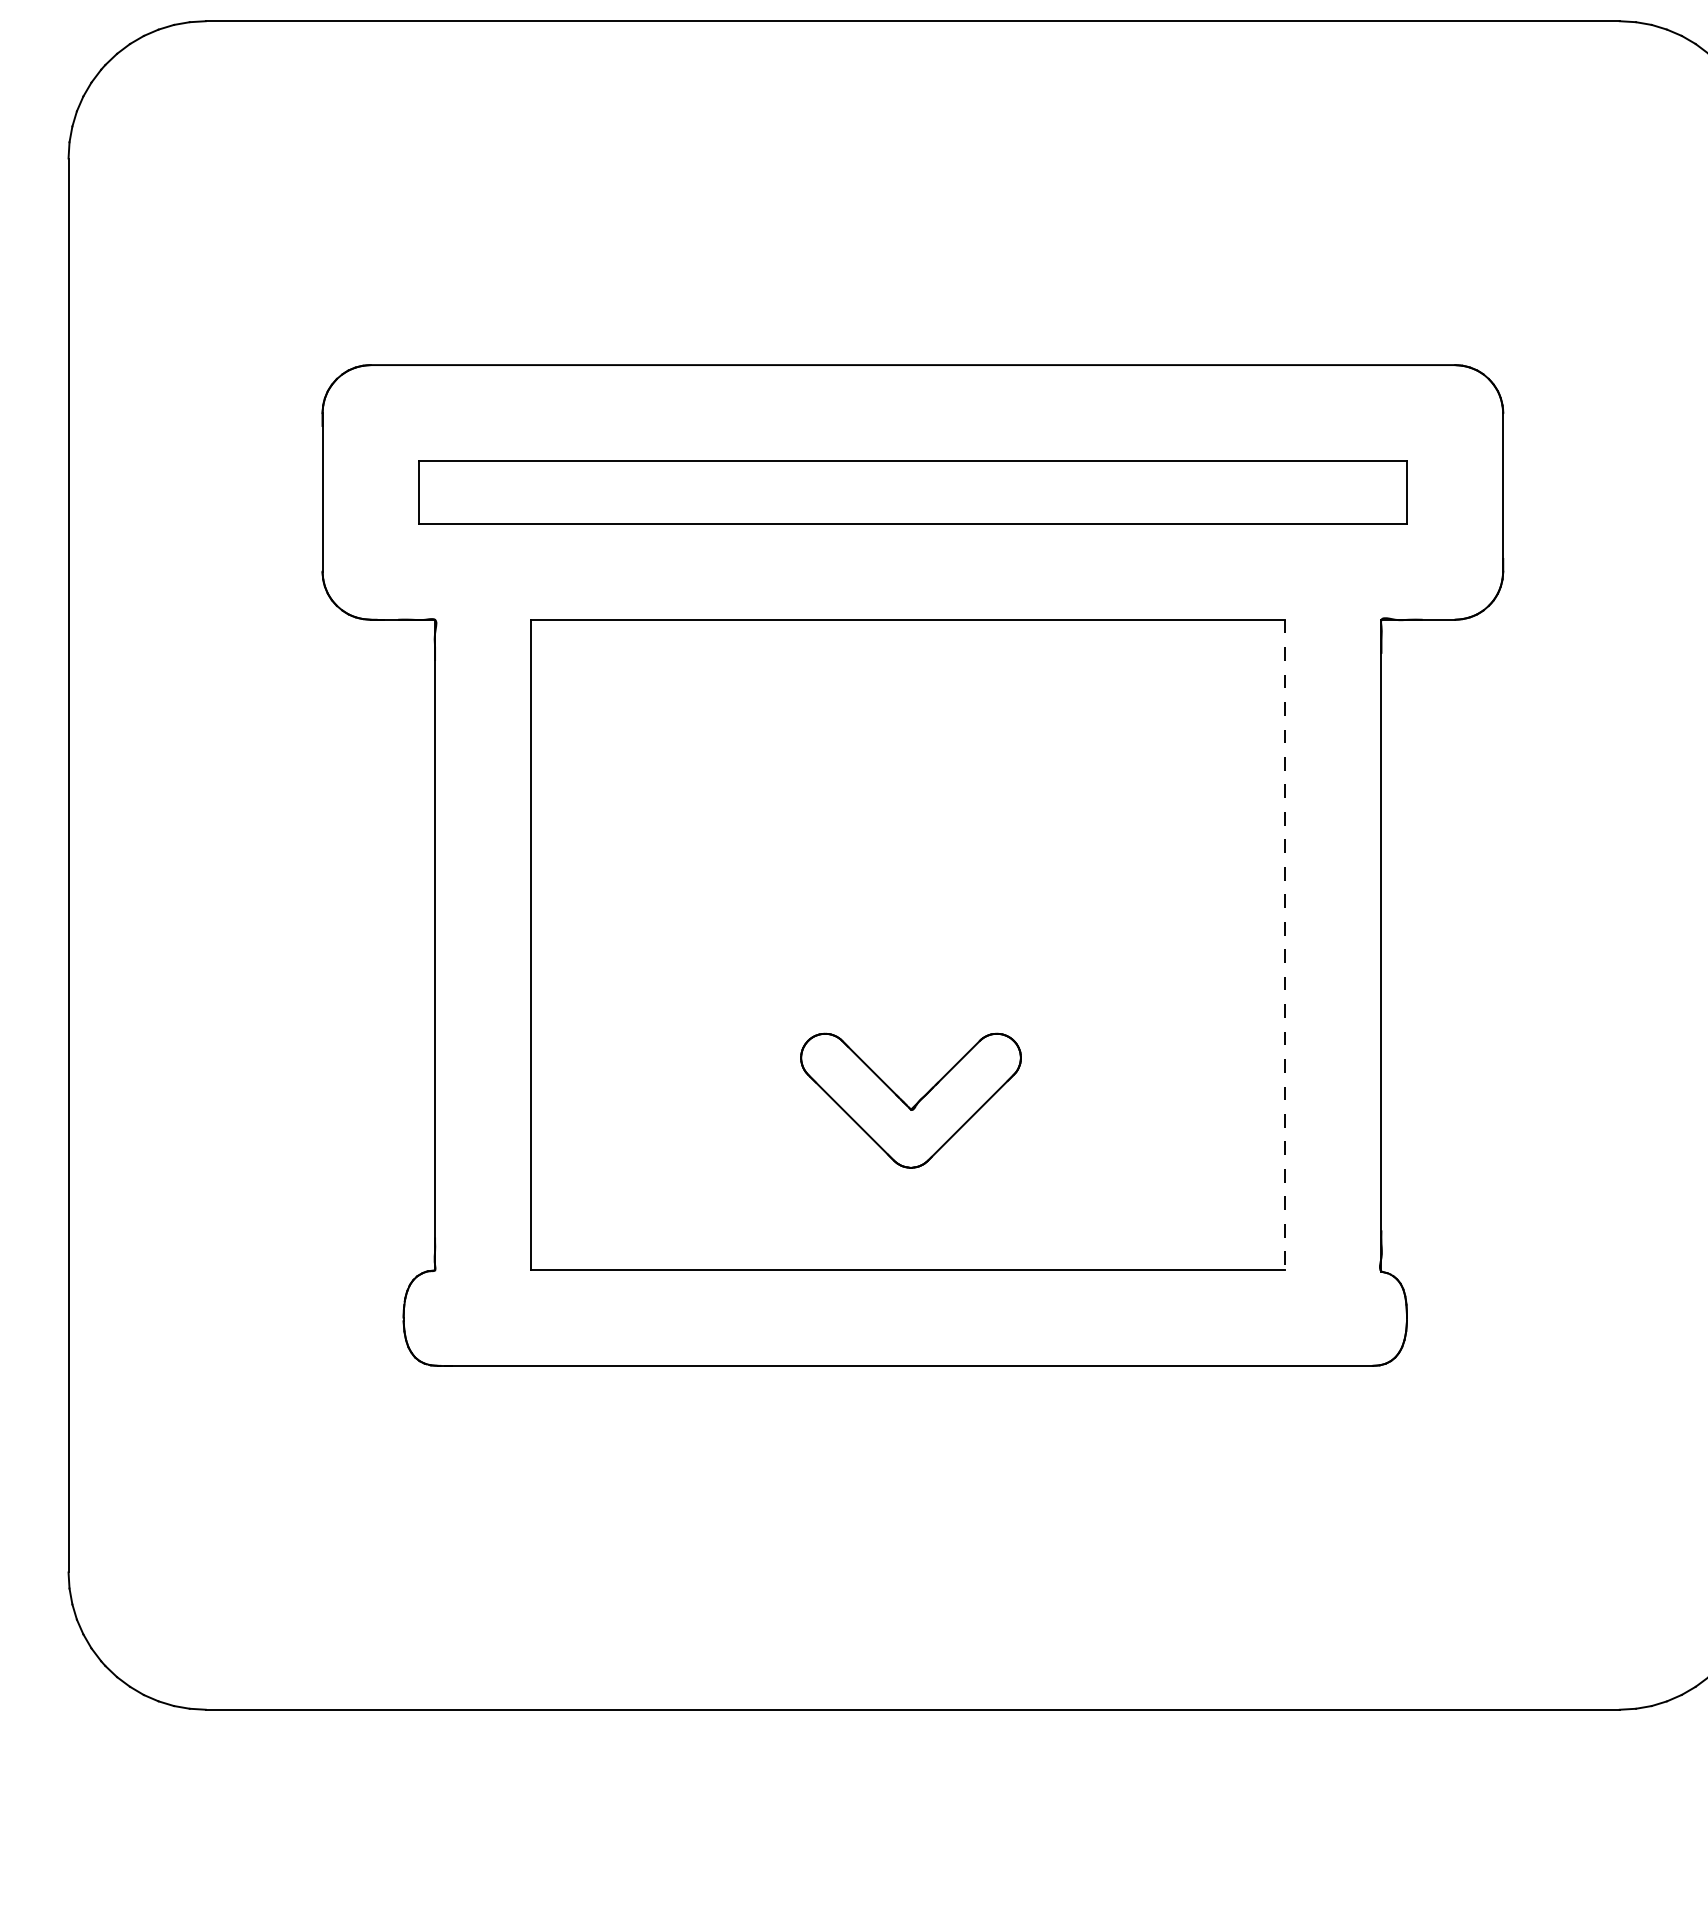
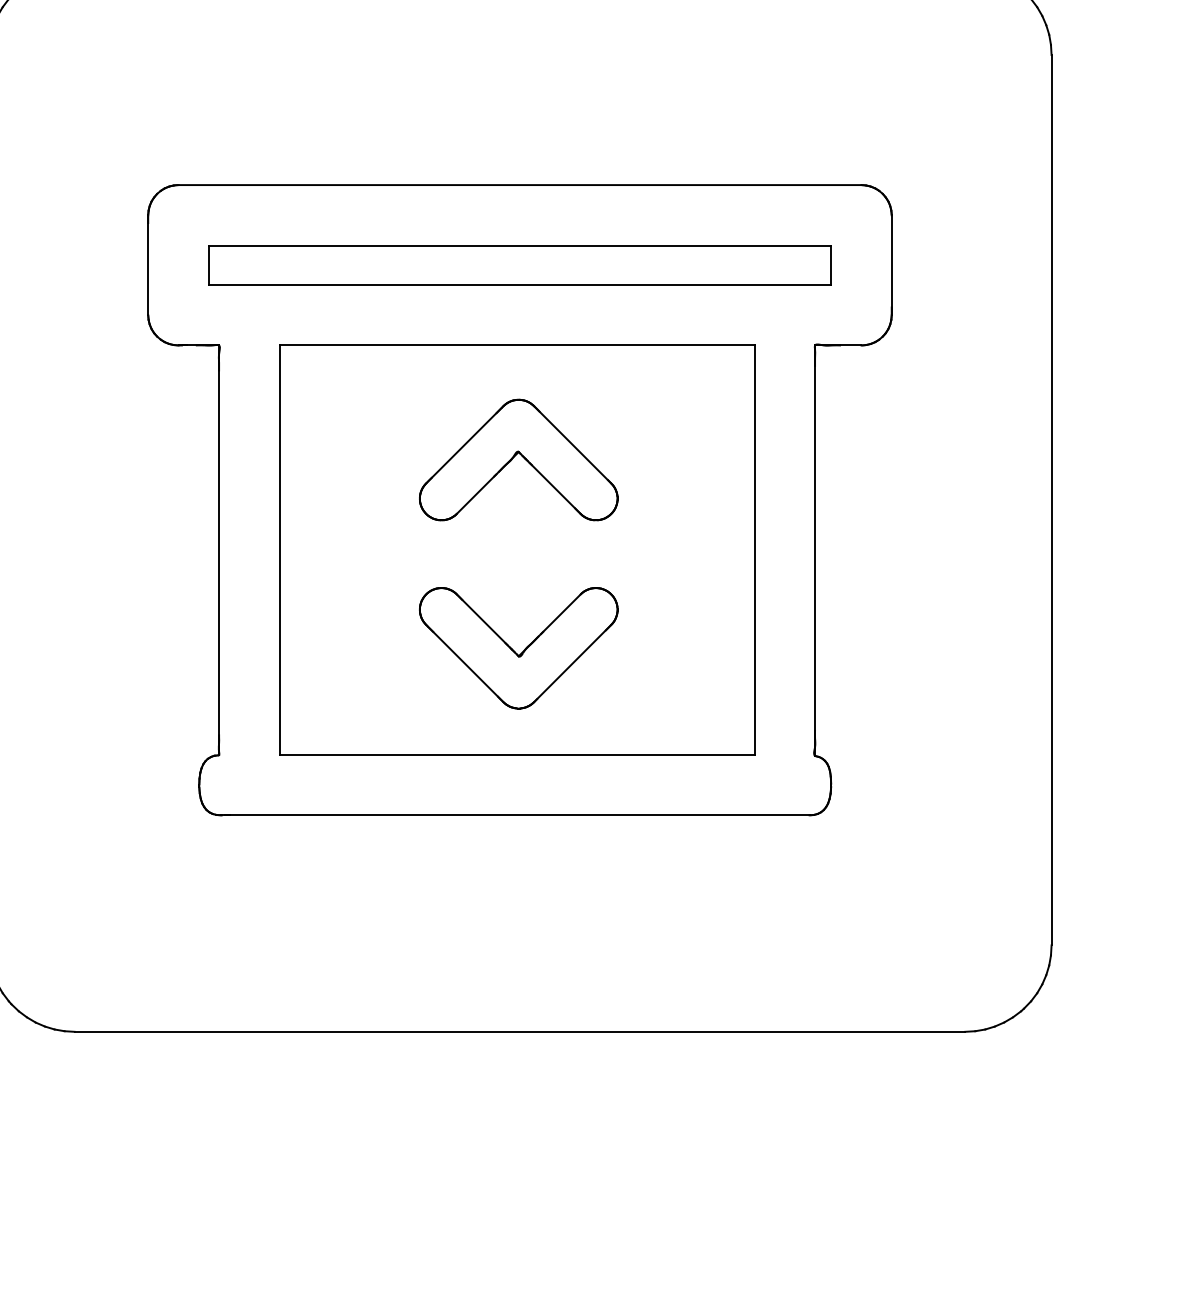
part: (910, 800) -> (518, 459), added
line: (1285, 945) -> (754, 550), dashed -> solid
part: (910, 1101) -> (518, 648), size x1.43

